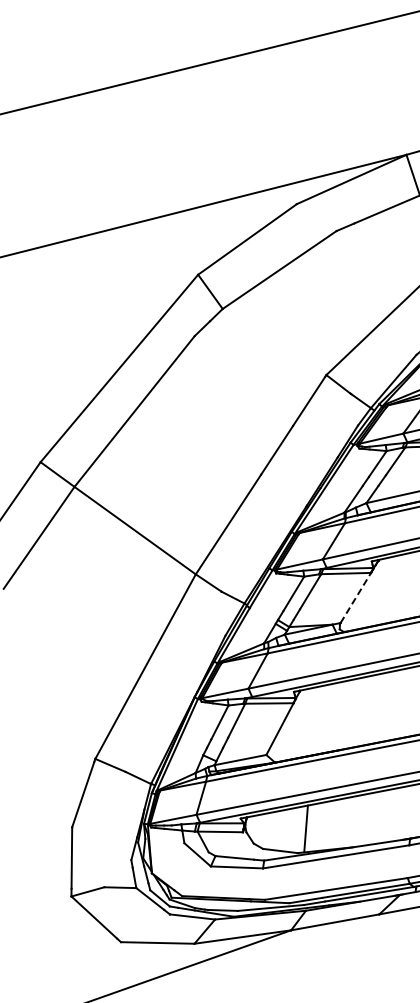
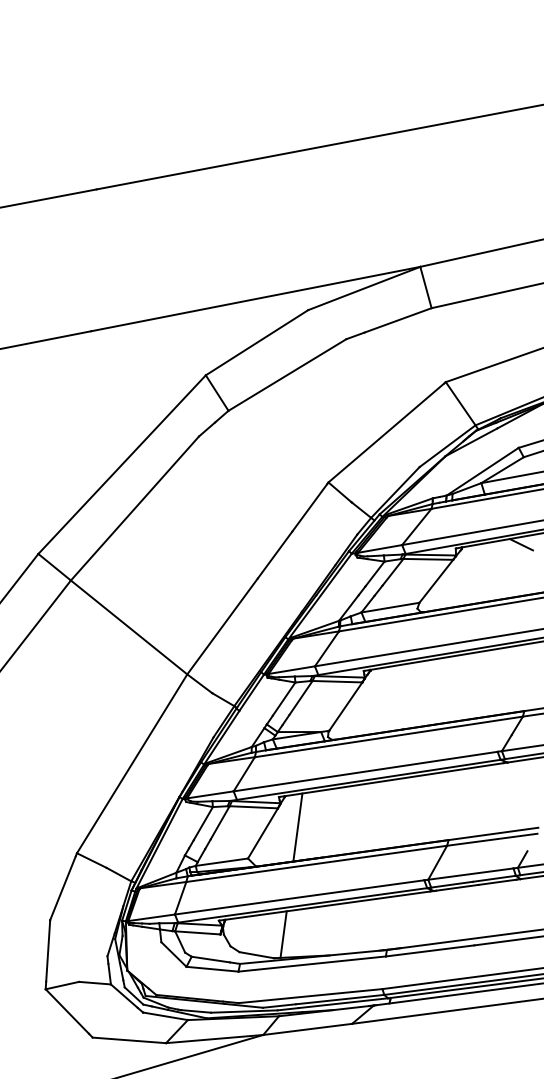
line: (356, 597) -> (346, 706), dashed -> solid
line: (314, 721) -> (297, 827), added

